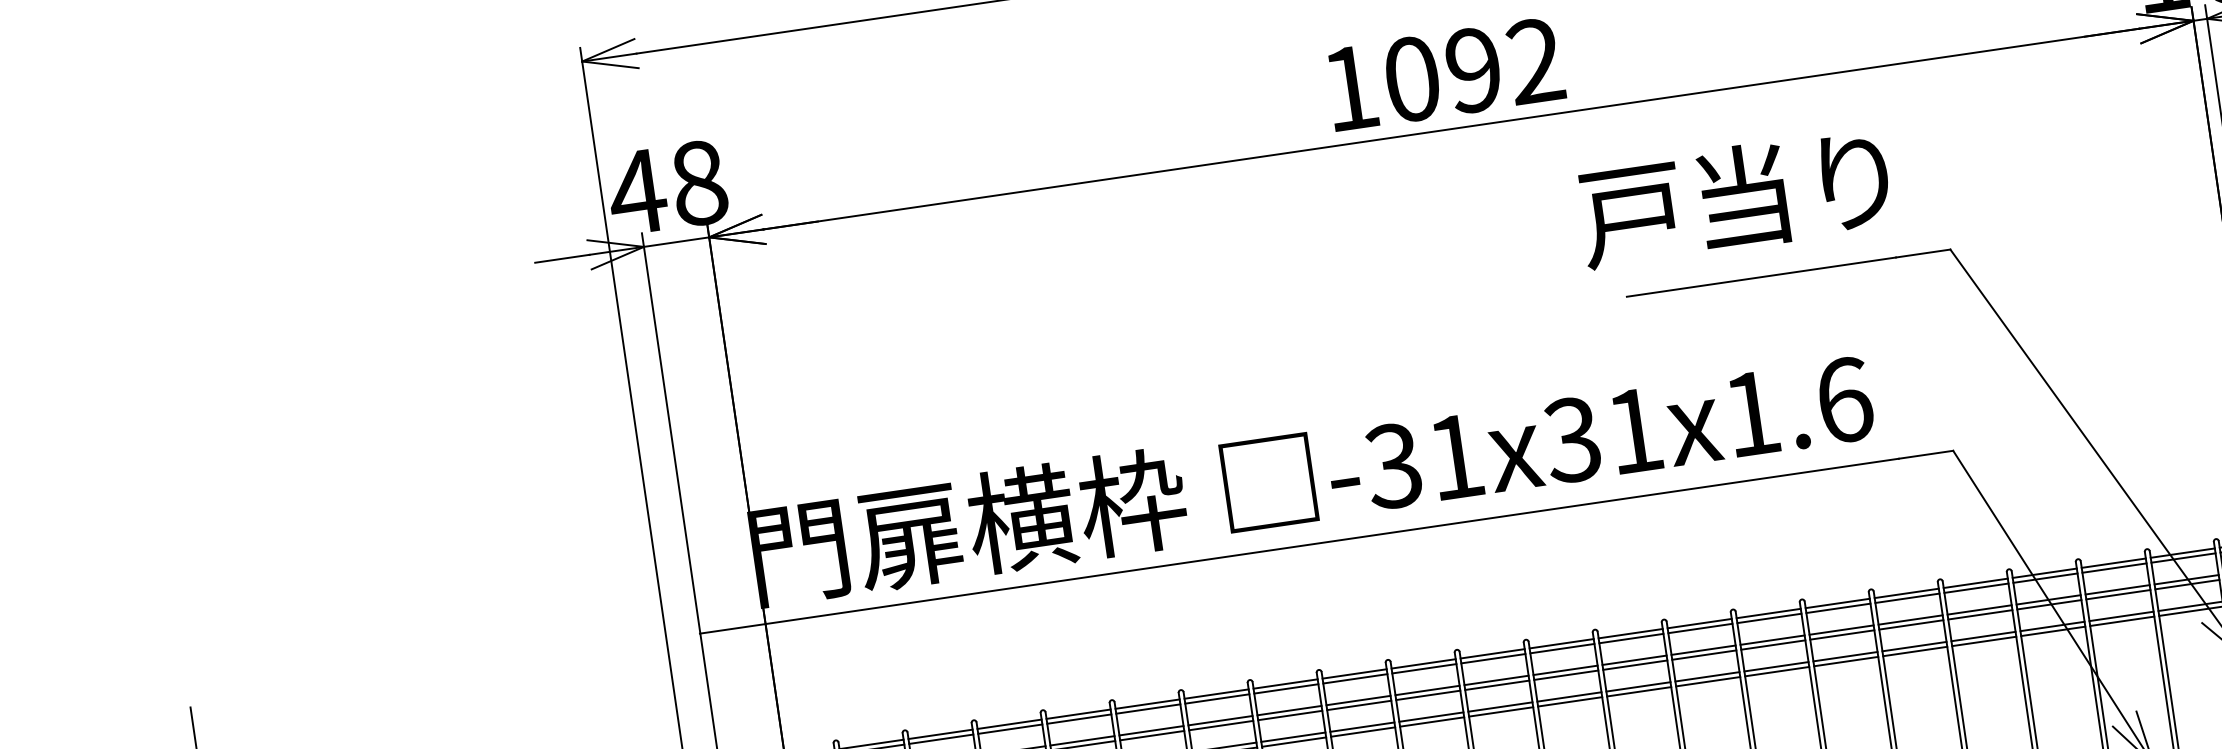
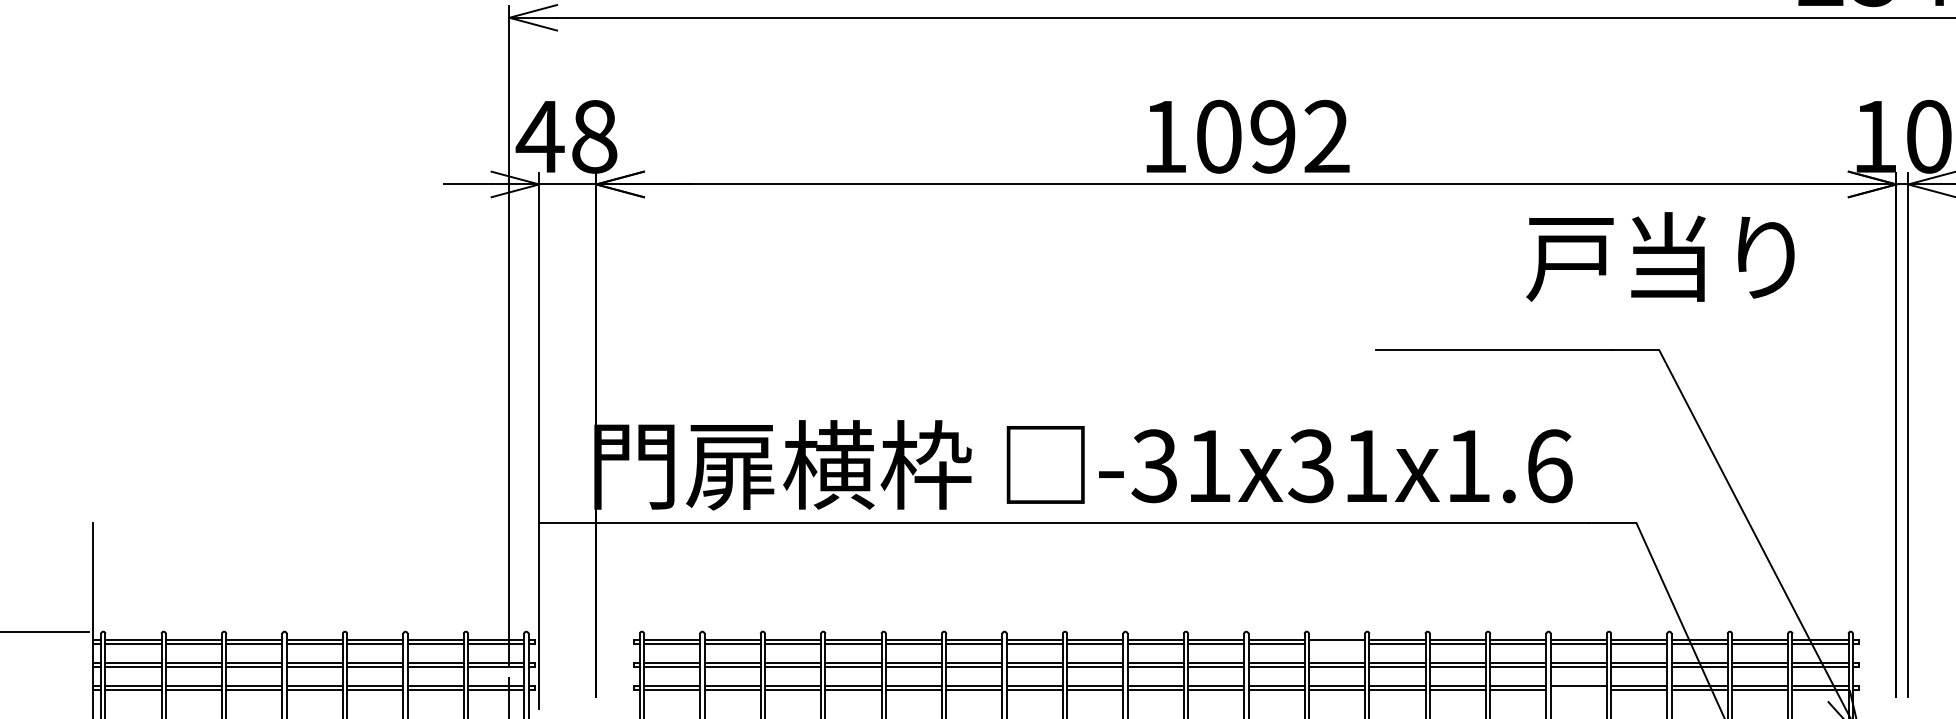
text: (1734, 197) -> (1660, 256), moved
line: (1630, 638) -> (1336, 643), removed
line: (1914, 651) -> (1578, 690), removed

